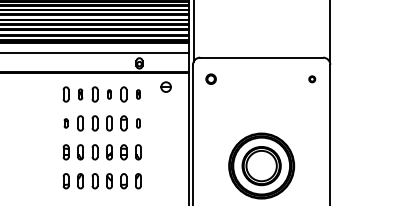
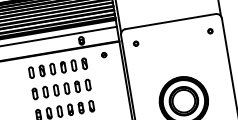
part: (210, 79) -> (135, 43), size x0.62
part: (166, 87) -> (104, 55), size x0.62
part: (80, 94) -> (42, 70), size x1.43
part: (109, 94) -> (63, 67), size x1.67
part: (138, 94) -> (84, 63), size x1.67
part: (65, 123) -> (34, 94), size x1.67
part: (138, 123) -> (88, 85), size x1.67

